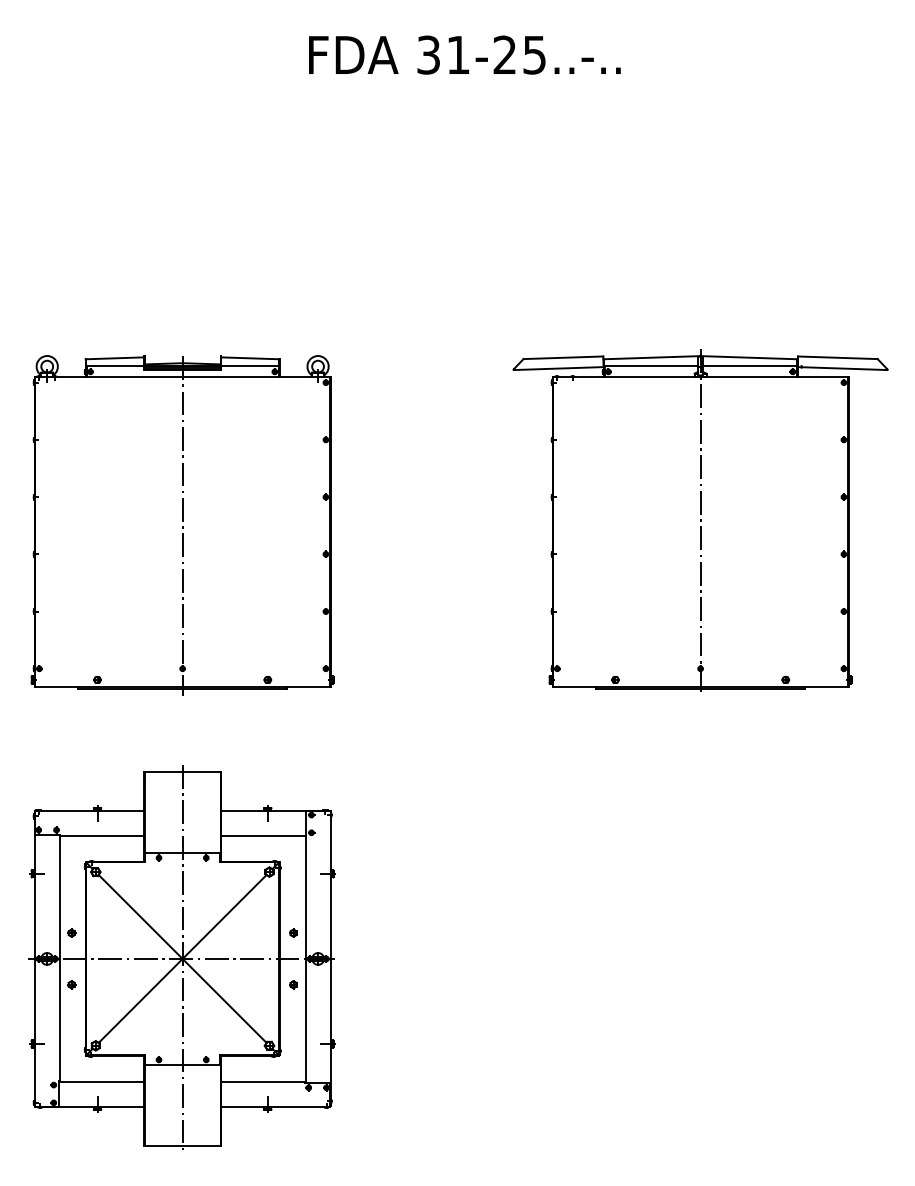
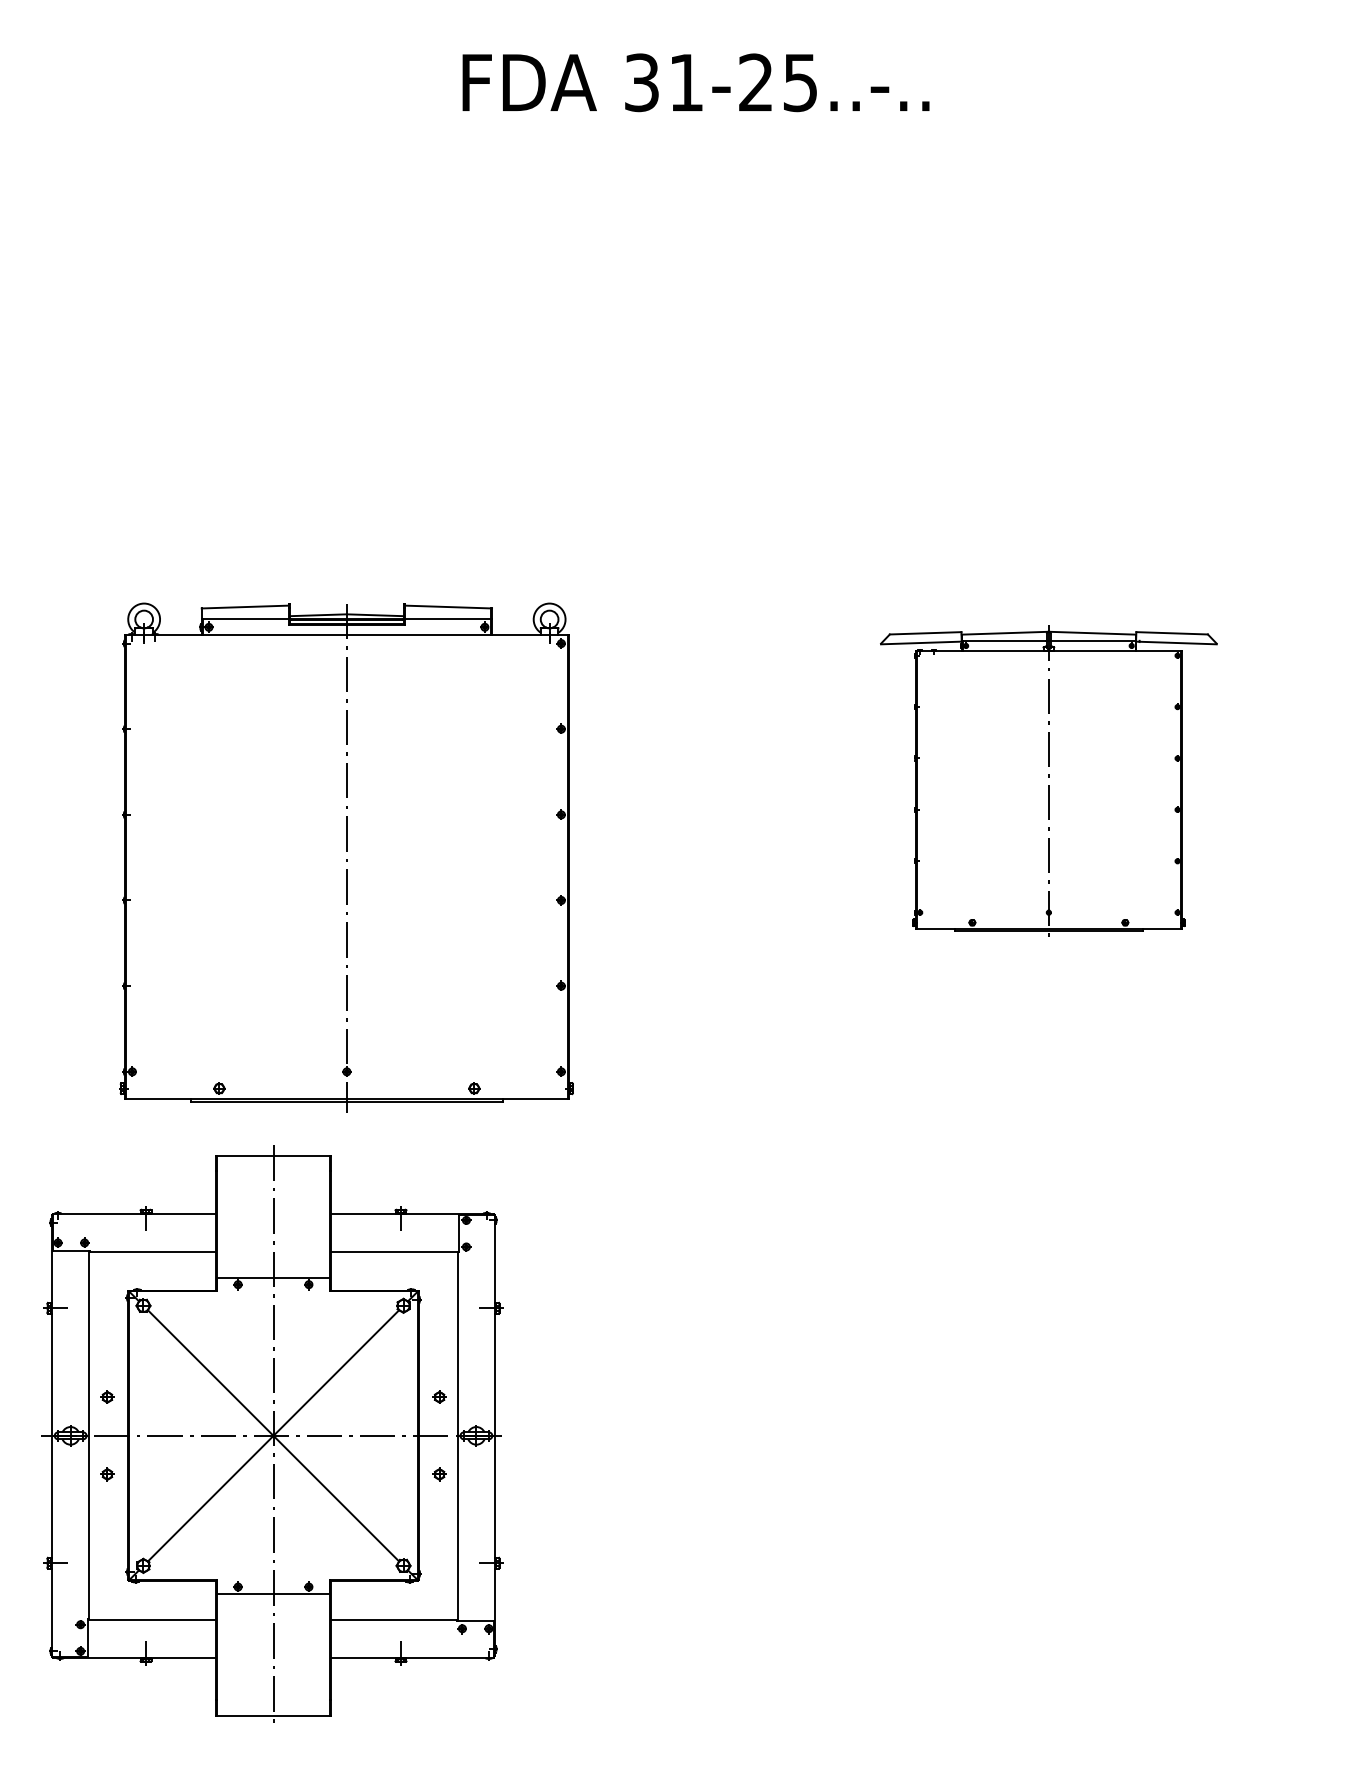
part: (700, 520) -> (1048, 779), size x0.6
part: (182, 525) -> (346, 857), moved

